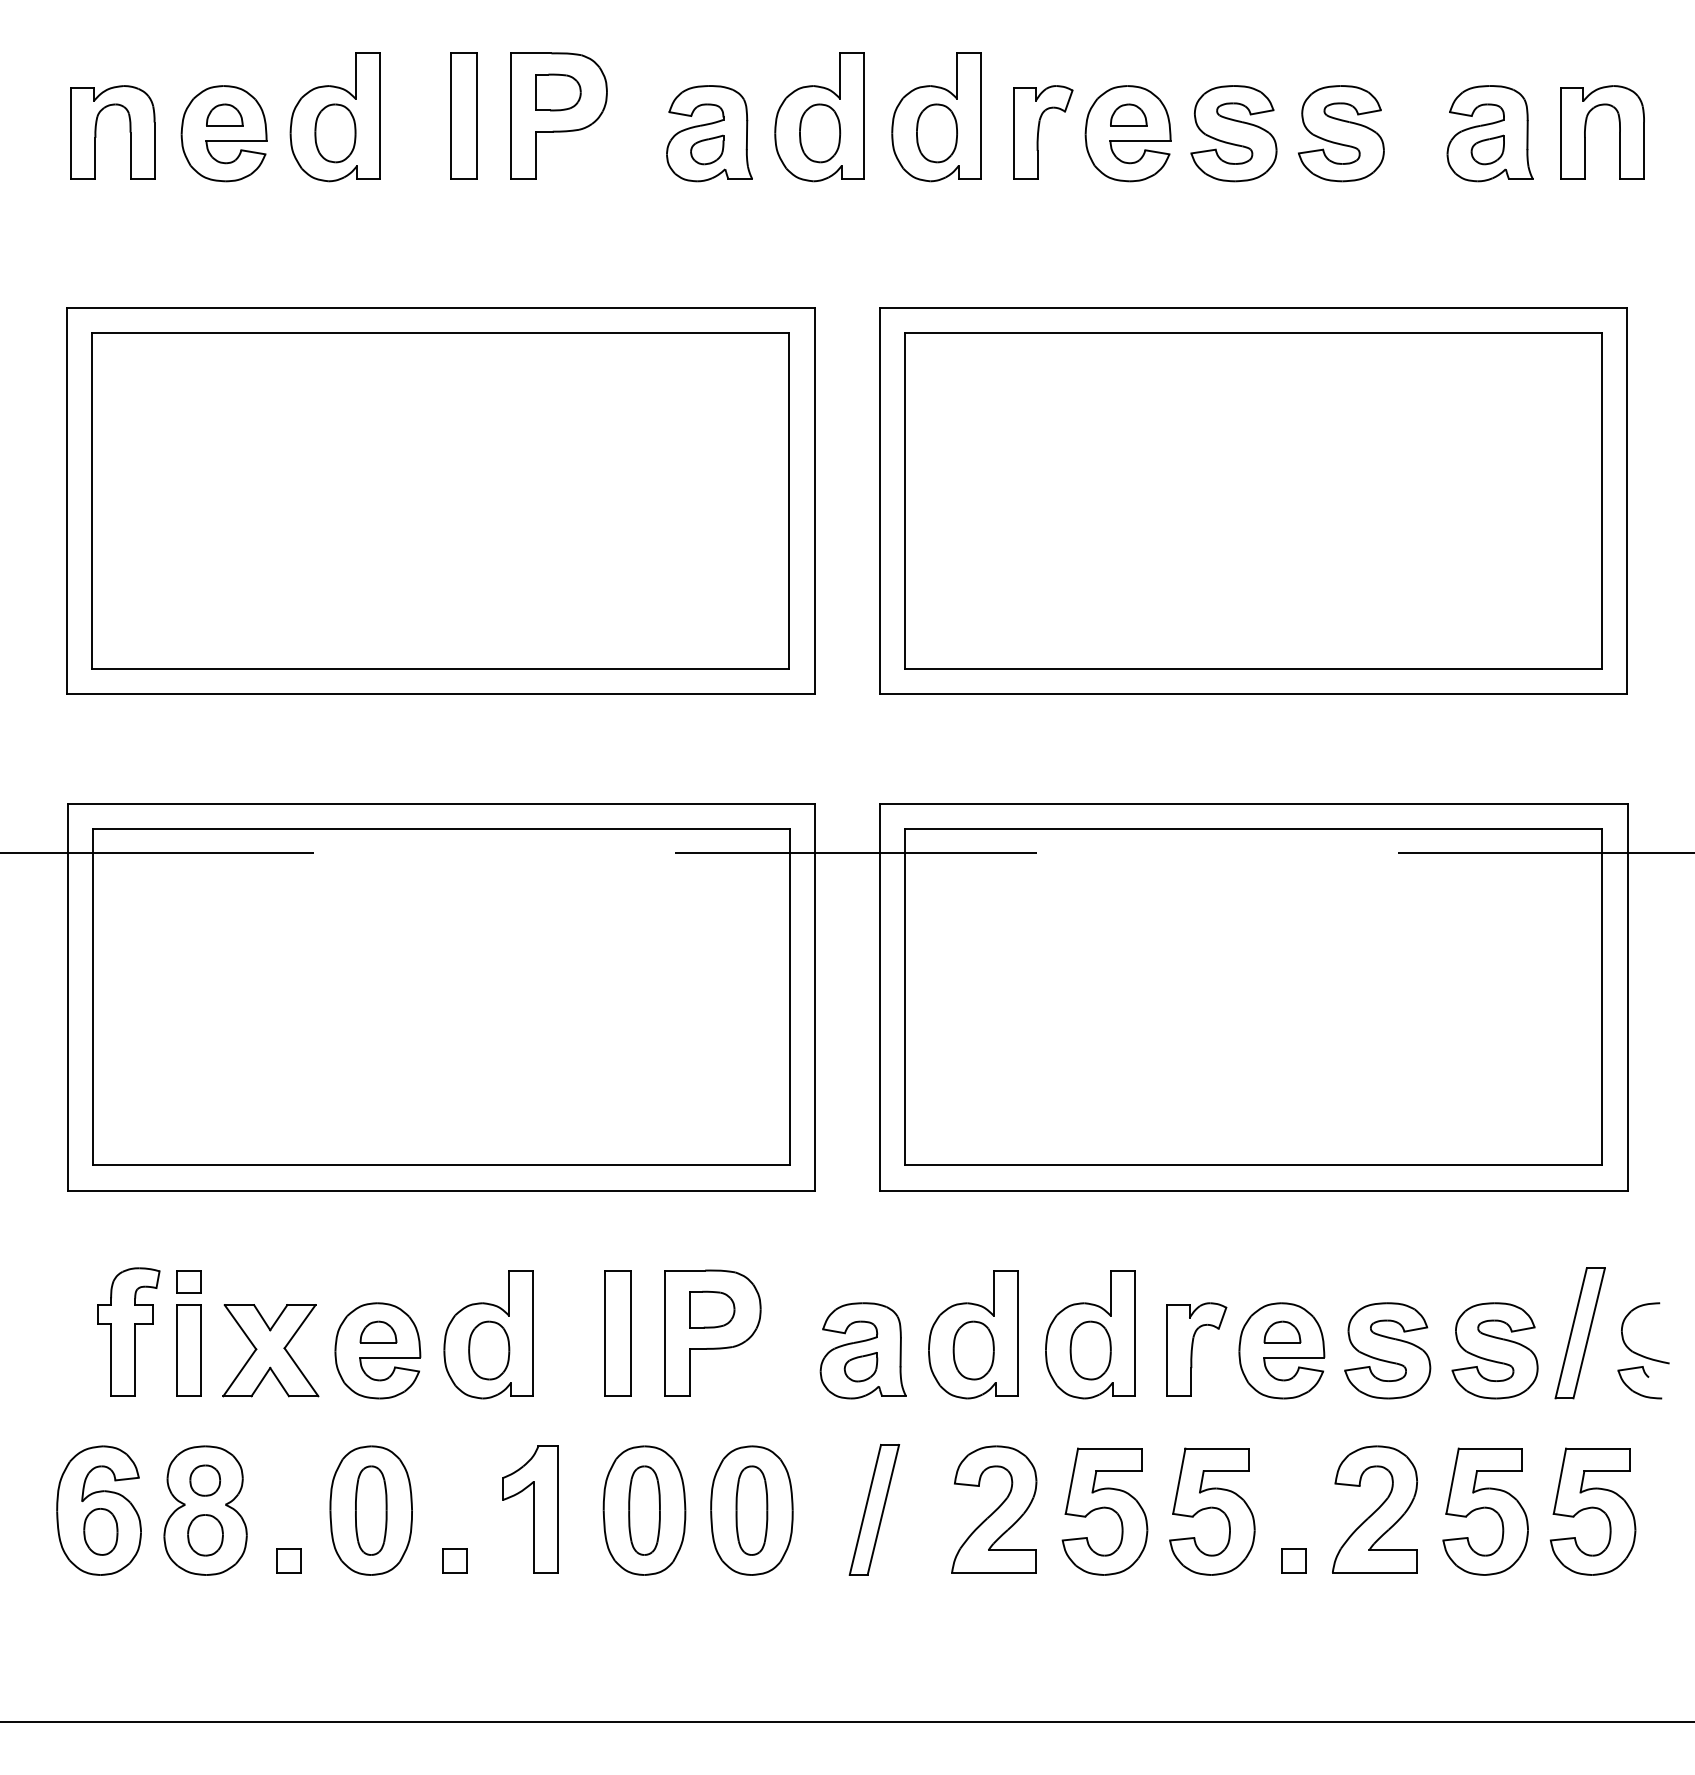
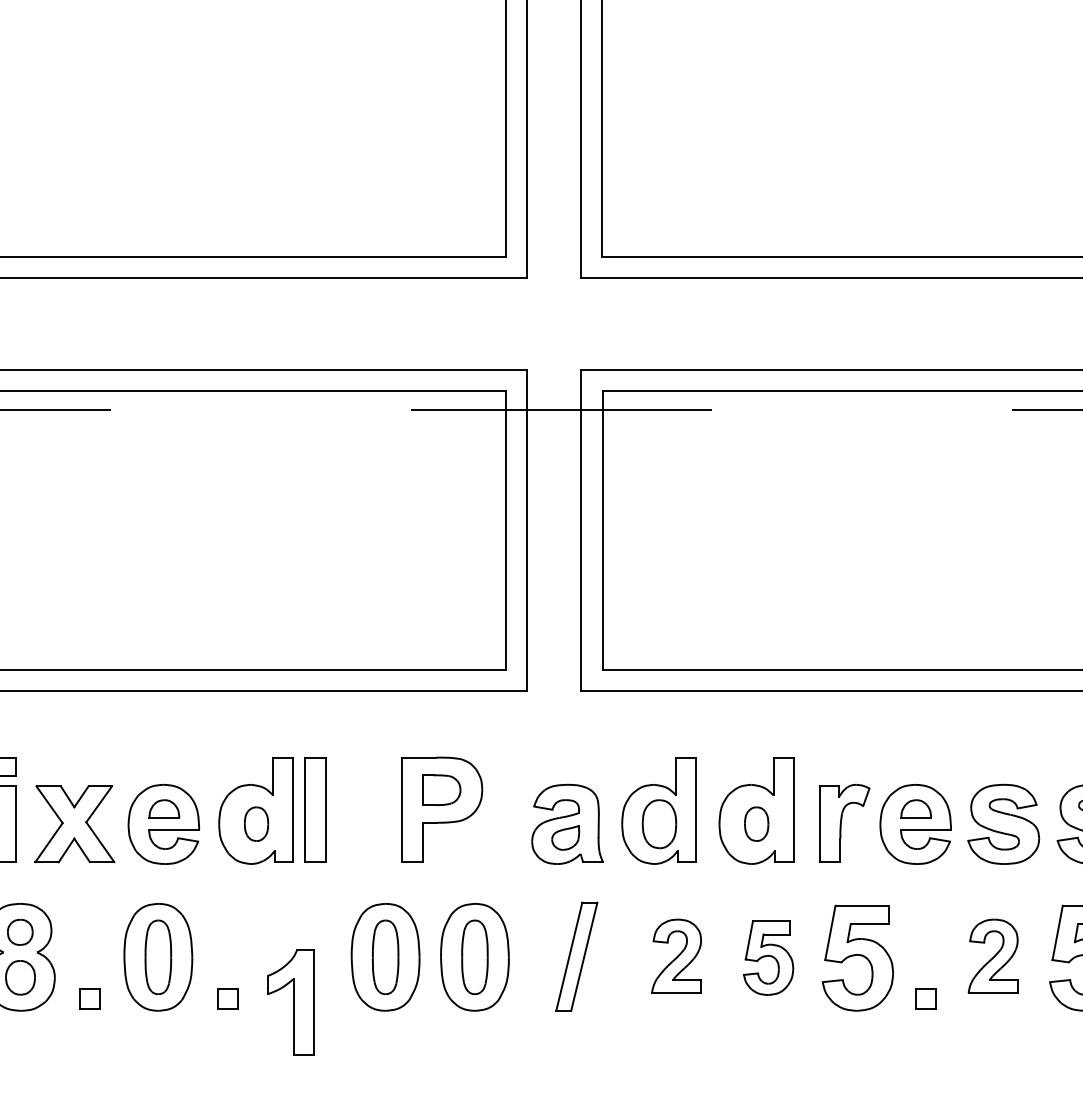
part: (617, 1333) -> (314, 809), moved
part: (489, 1350) -> (256, 824), size x0.7
part: (1090, 1350) -> (756, 824), size x0.7
part: (530, 1509) -> (290, 1002), moved
part: (994, 1509) -> (676, 956), size x0.7
part: (1374, 1509) -> (992, 956), size x0.7
part: (1104, 1511) -> (768, 958), size x0.7

